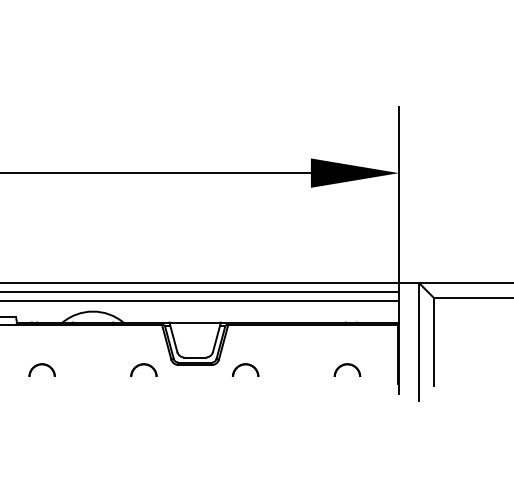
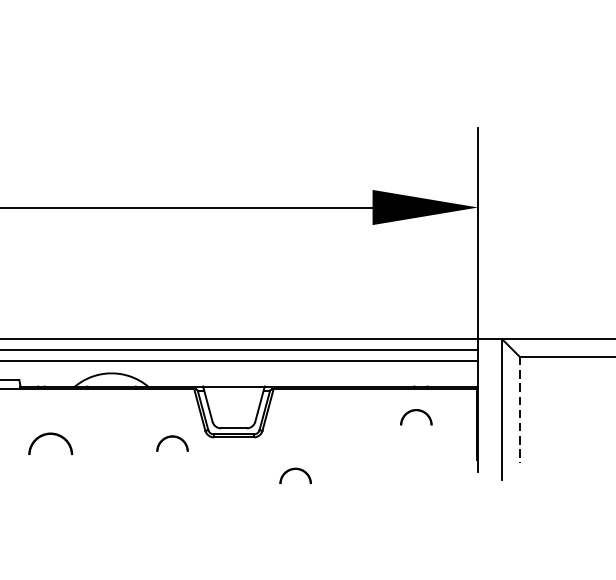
line: (433, 342) -> (519, 410), solid -> dashed
part: (41, 369) -> (49, 442), size x1.4
part: (245, 369) -> (295, 475), moved
part: (347, 369) -> (416, 416), moved

